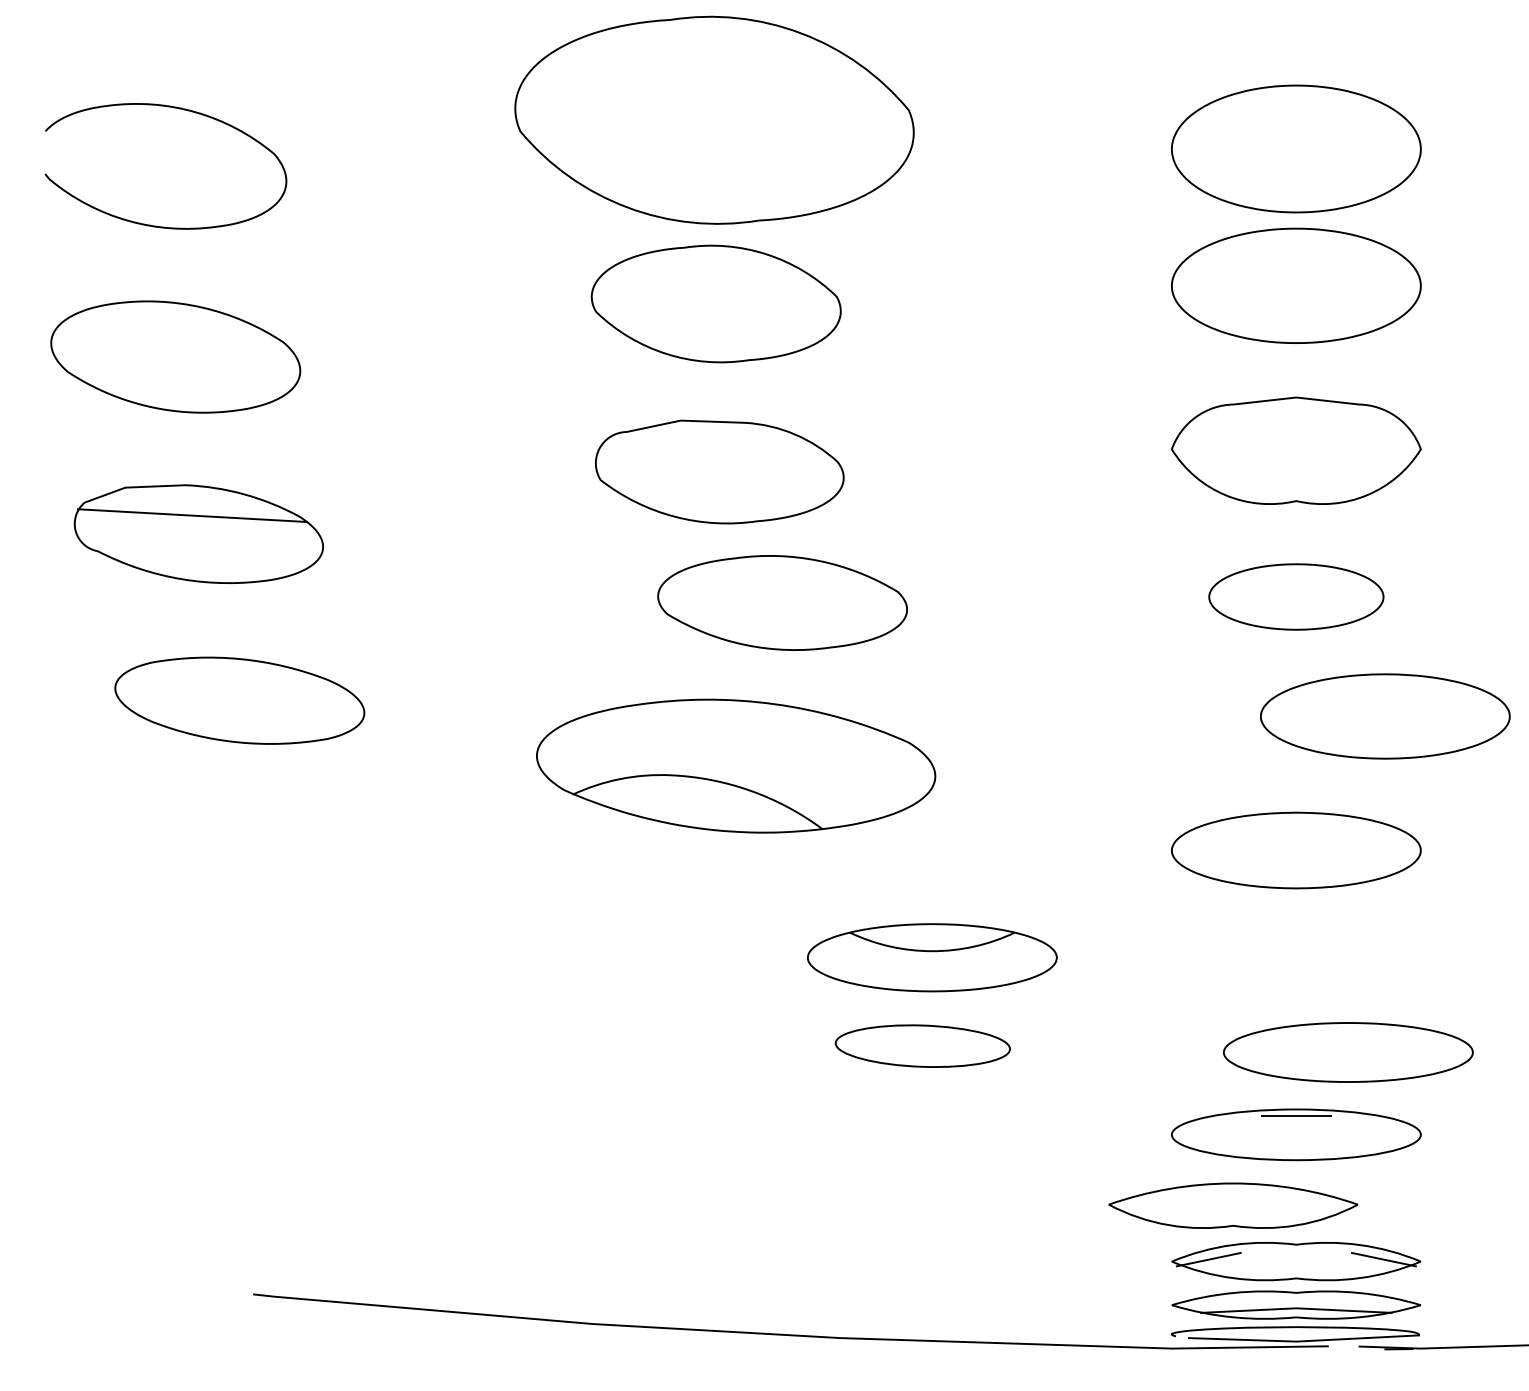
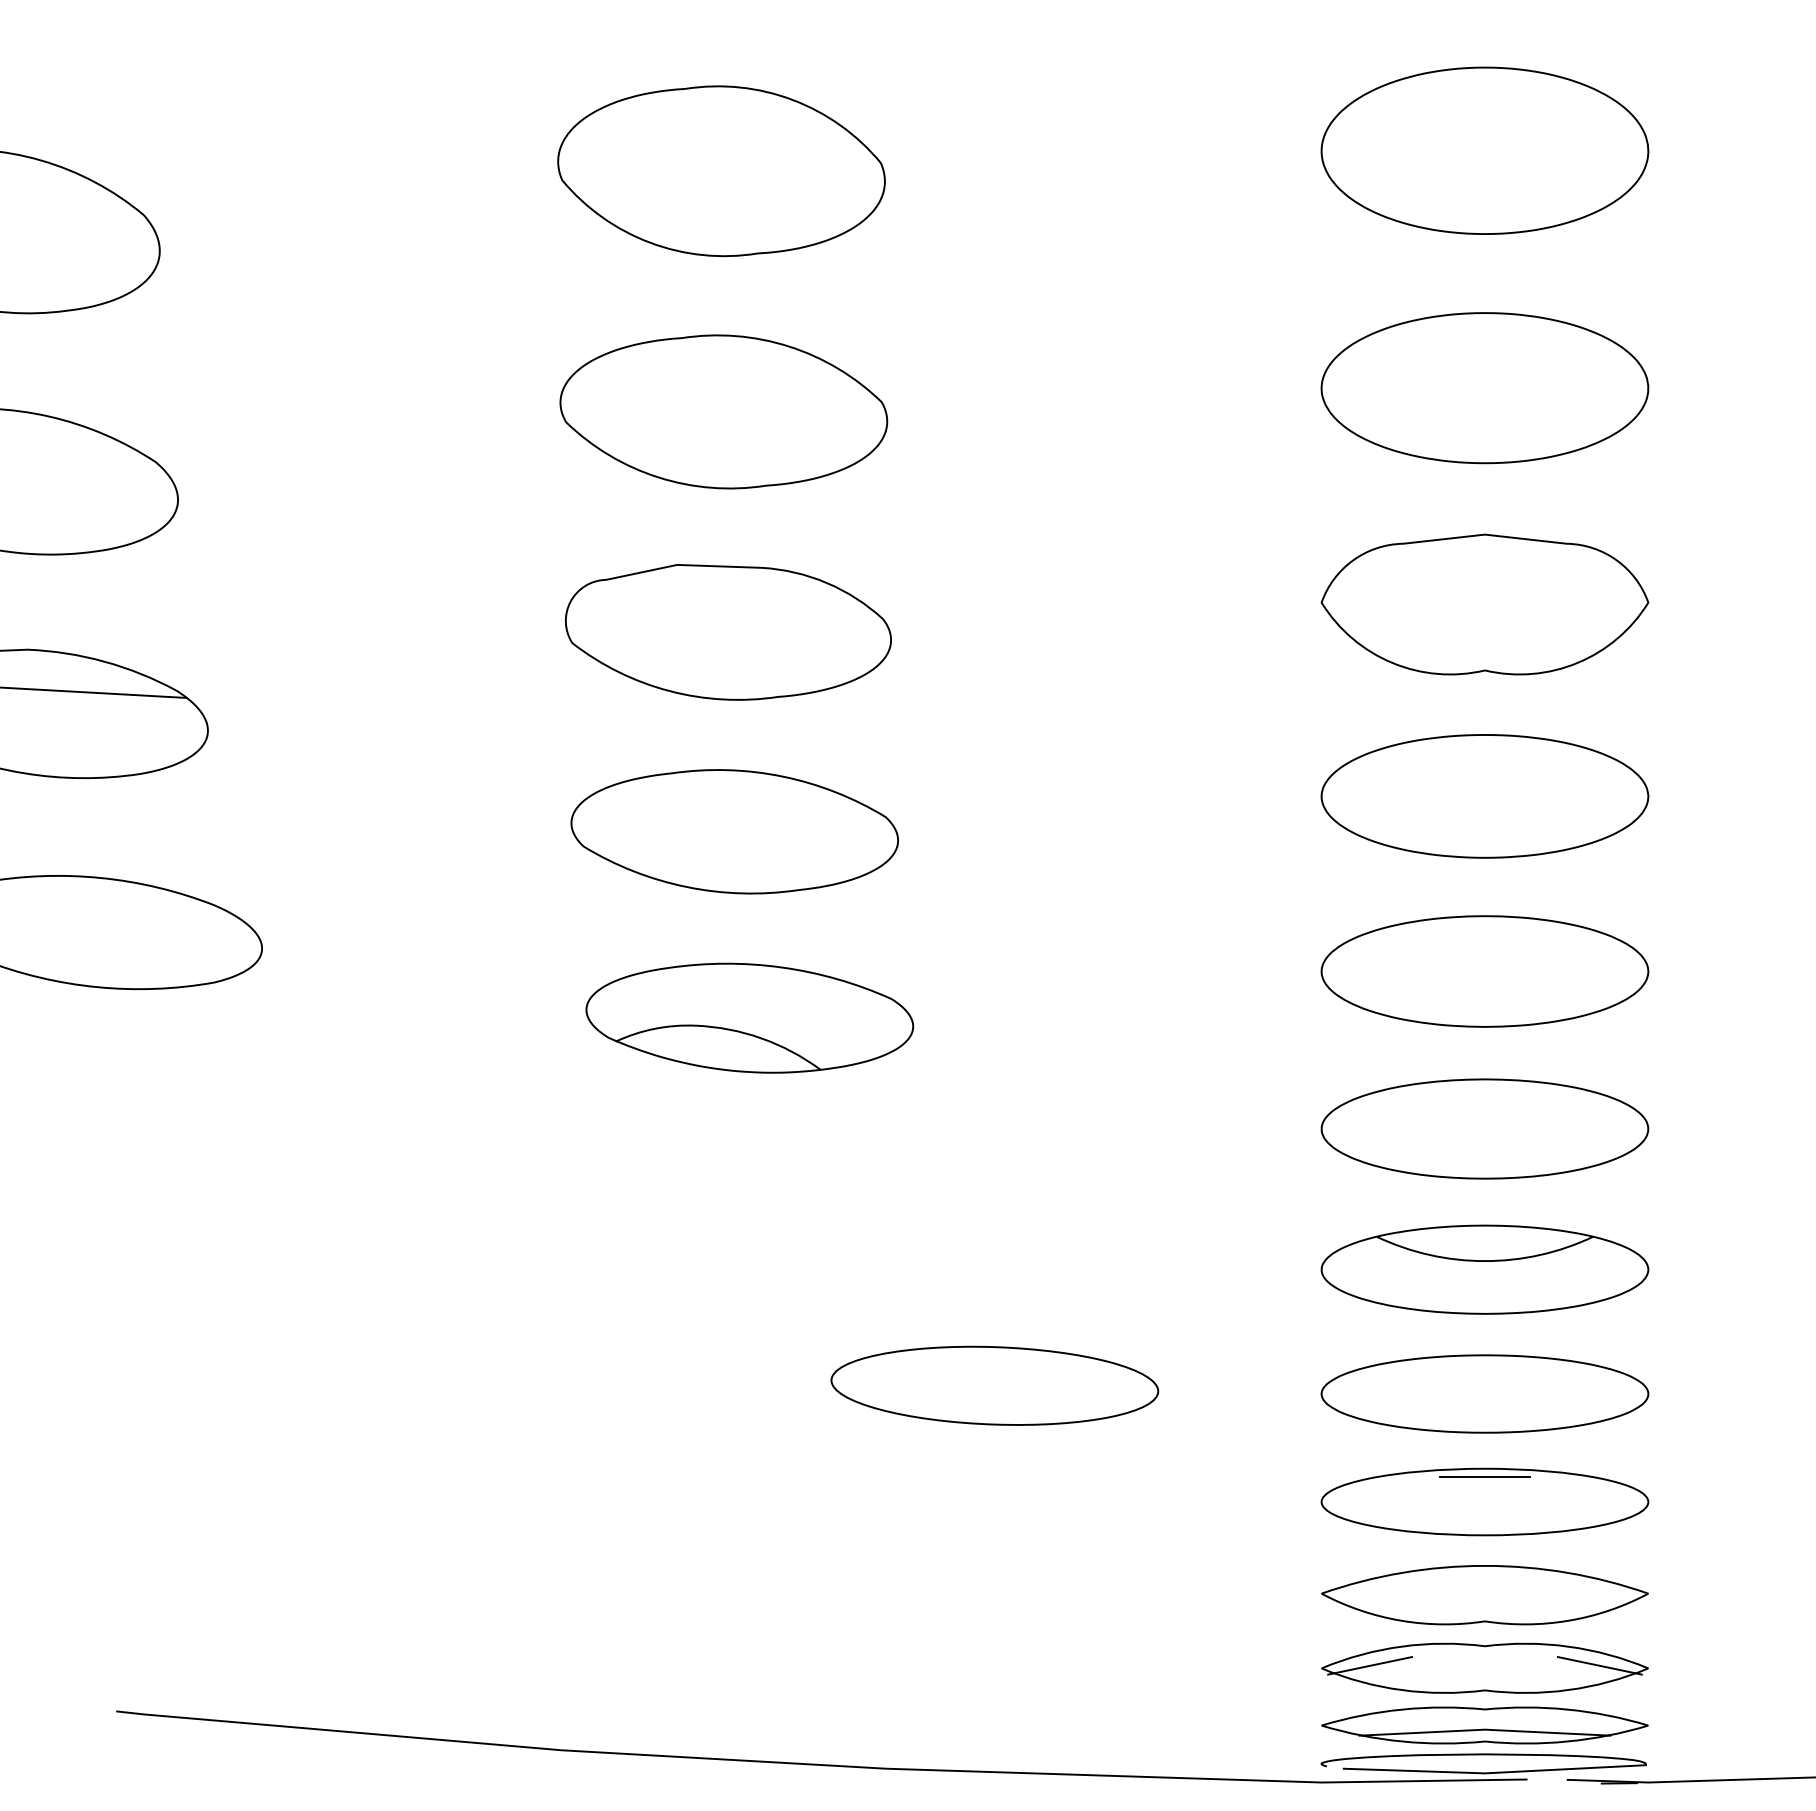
part: (714, 120) -> (721, 171), size x0.62
part: (1296, 148) -> (1485, 150), moved
part: (1296, 596) -> (1485, 795), size x1.43
part: (782, 602) -> (734, 831), moved
part: (1385, 716) -> (1485, 971), moved
part: (735, 765) -> (749, 1017), size x0.62
part: (932, 957) -> (1485, 1269), moved
part: (922, 1045) -> (994, 1384), size x1.43
part: (1348, 1052) -> (1485, 1394), moved
part: (1233, 1205) -> (1485, 1594), moved

